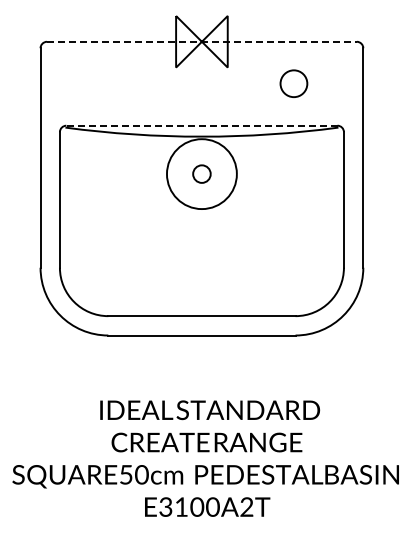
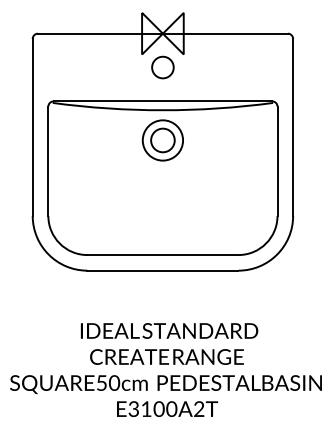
line: (201, 41) -> (162, 33), dashed -> solid
circle: (293, 83) -> (162, 67), moved
line: (201, 125) -> (162, 101), dashed -> solid
circle: (201, 173) -> (162, 139), size x1.67
circle: (201, 174) -> (162, 140), size x0.71

